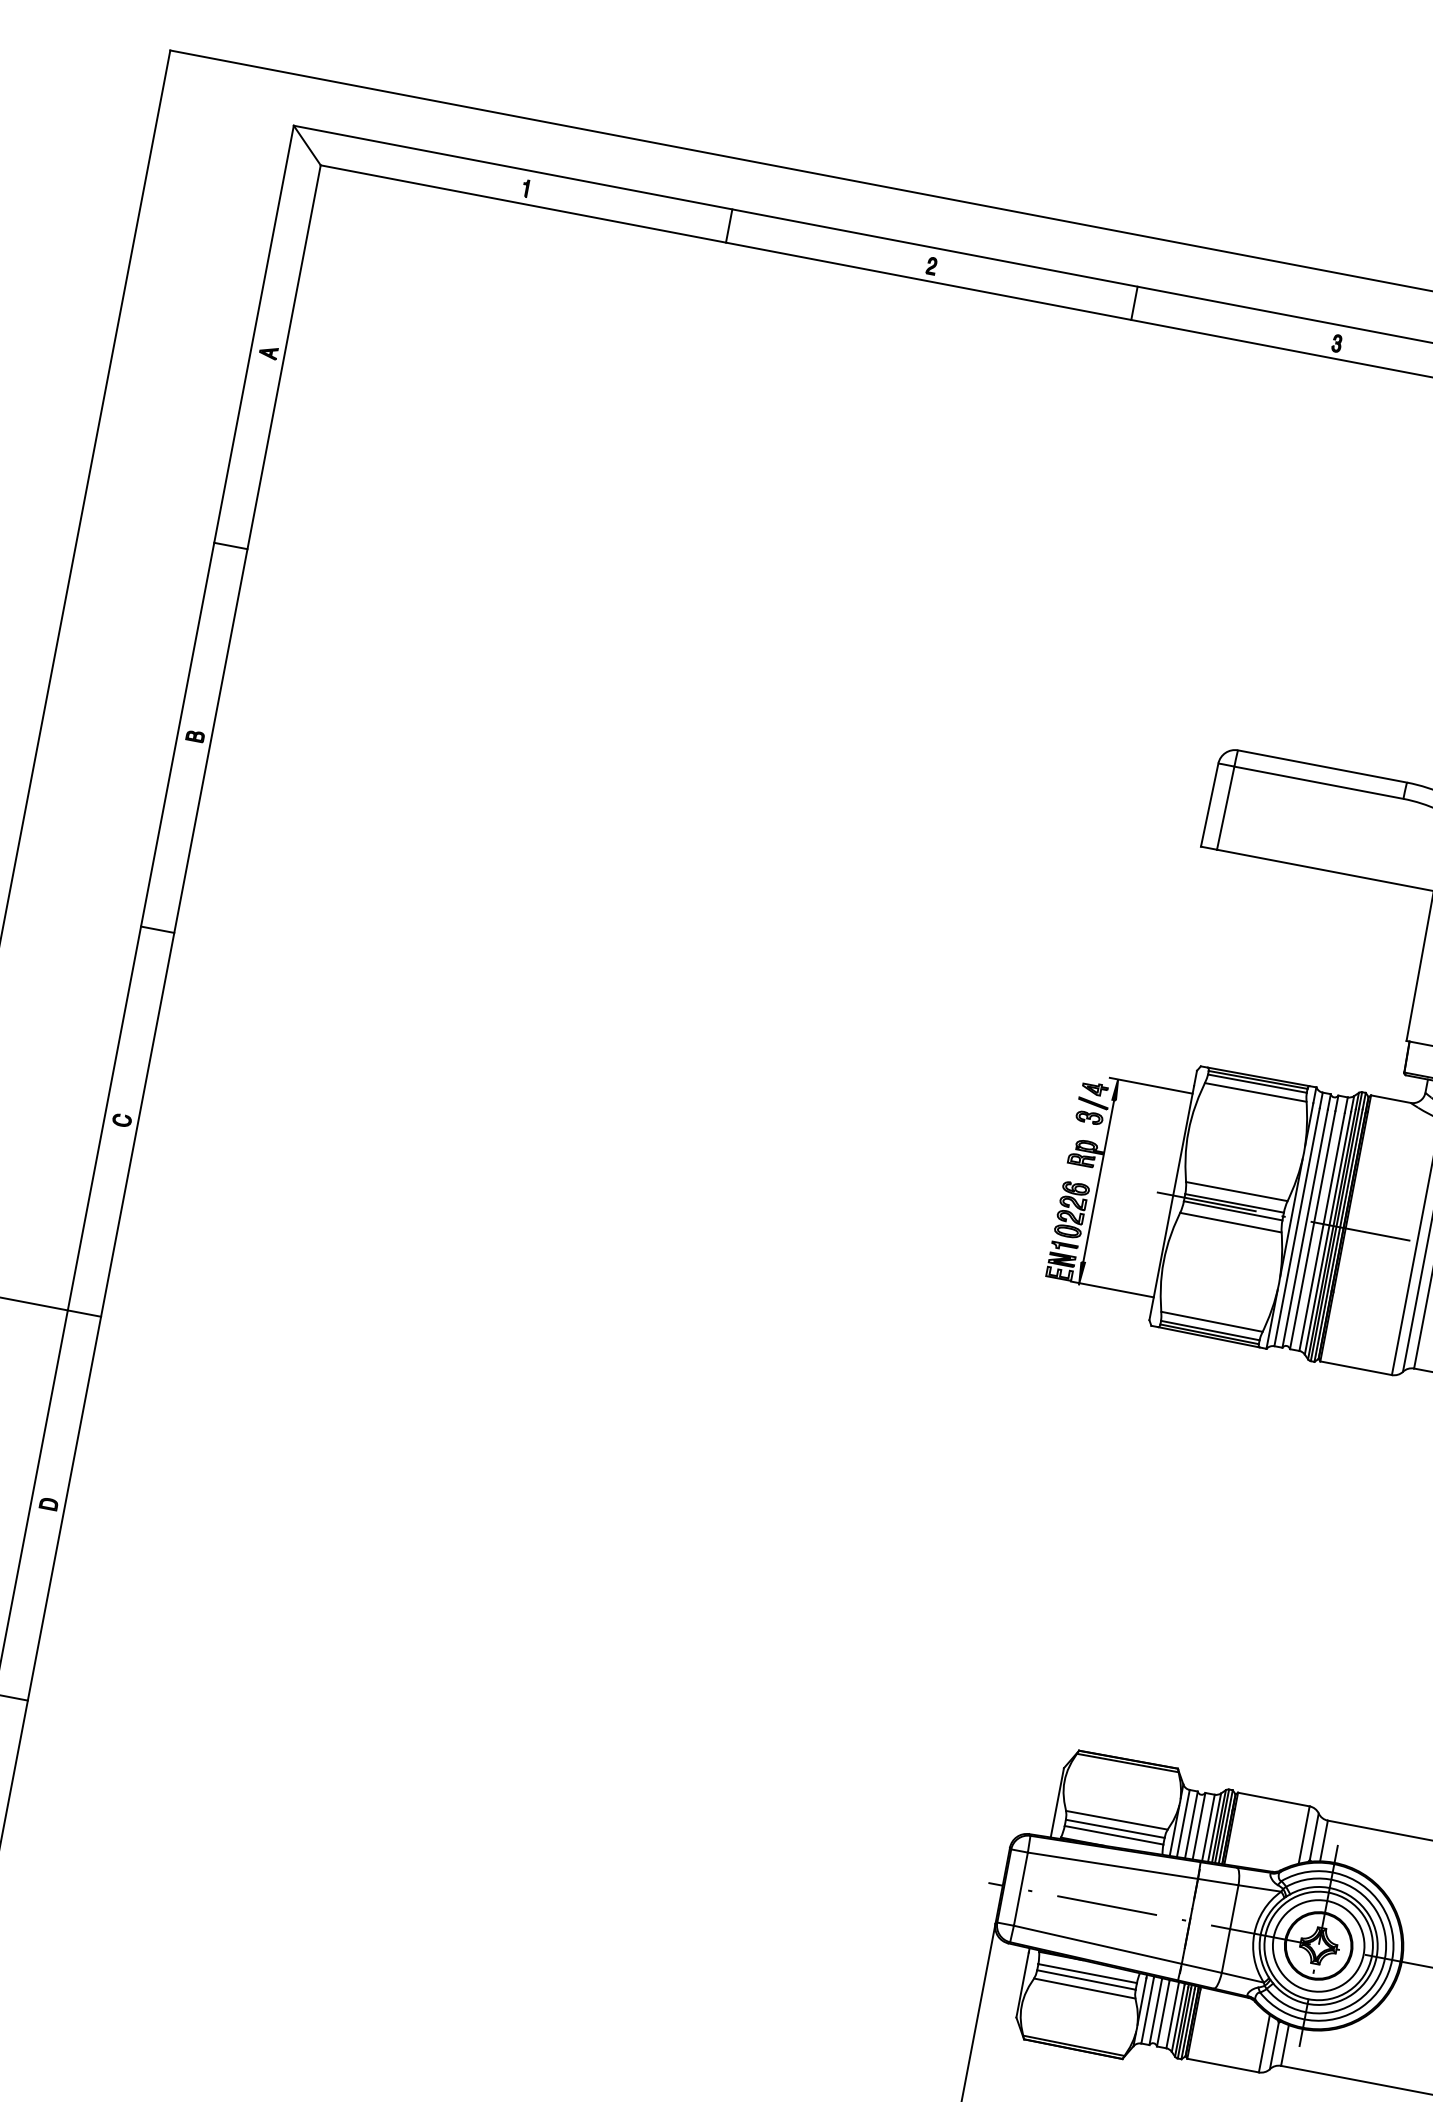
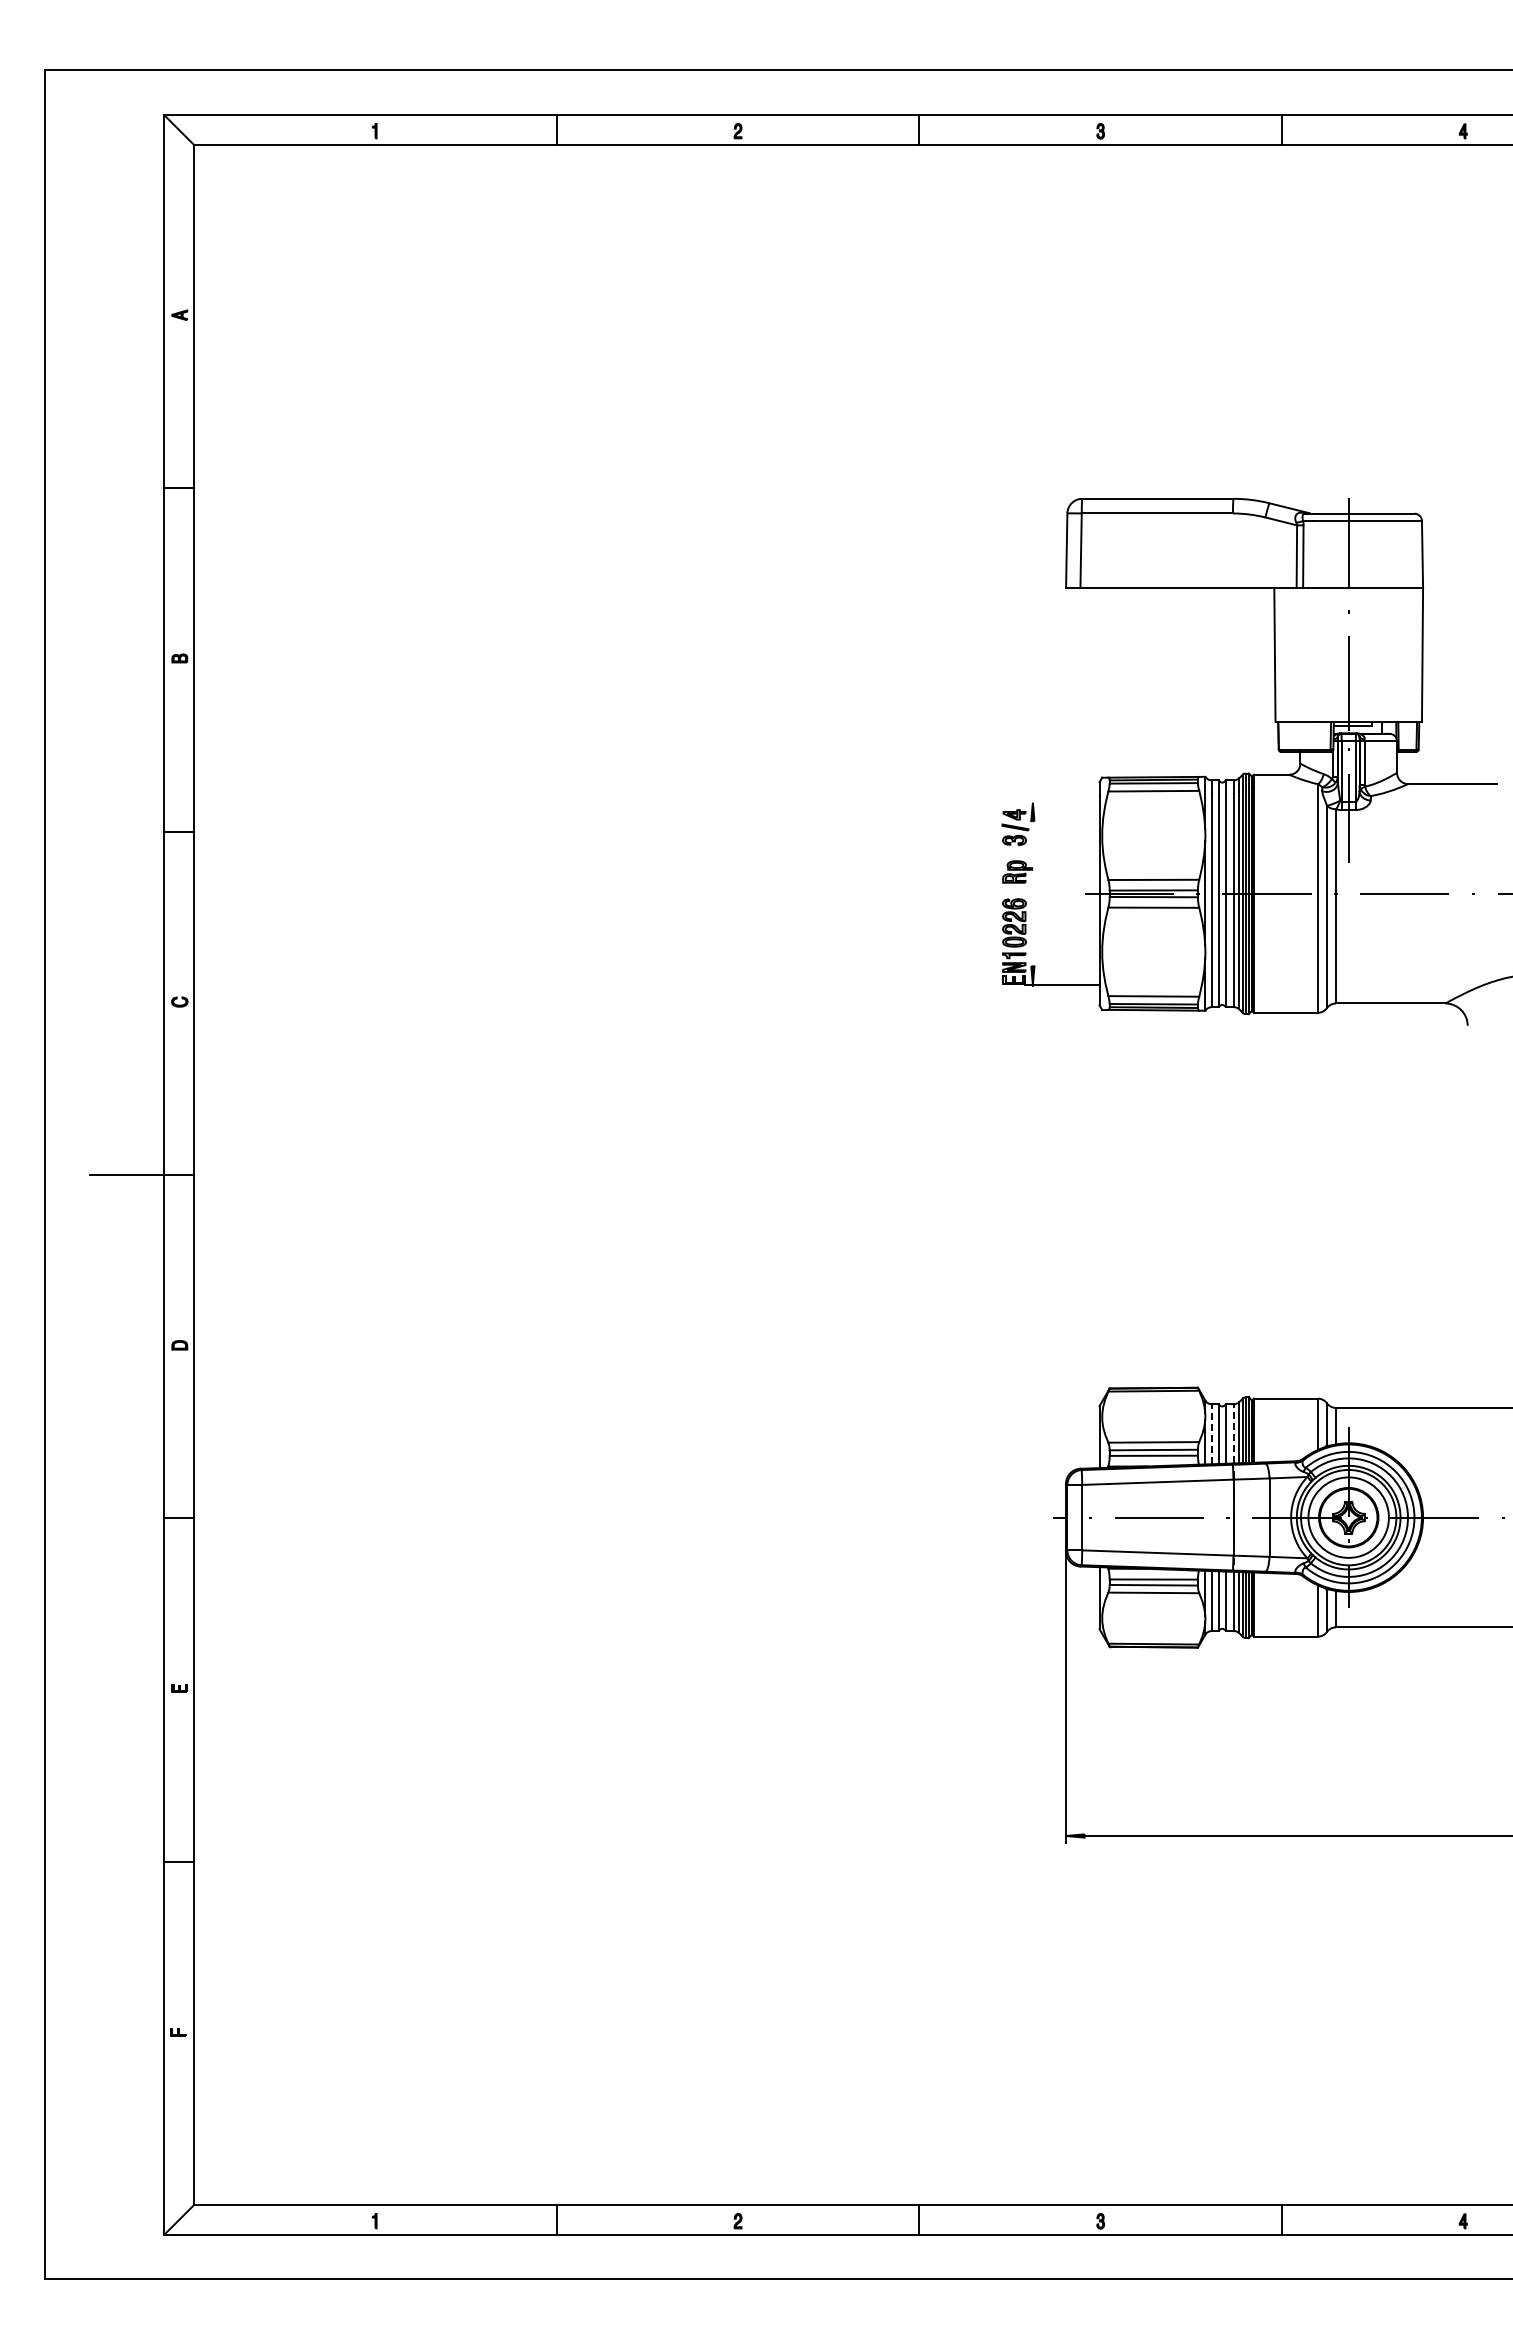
line: (1151, 1085) -> (1062, 802), removed
line: (1098, 1180) -> (1032, 893), removed
line: (1183, 1822) -> (1211, 1433), solid -> dashed
line: (1208, 1827) -> (1234, 1433), solid -> dashed

